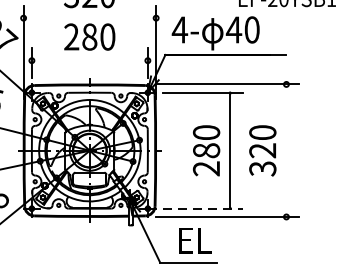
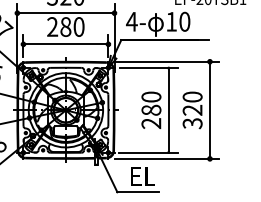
line: (89, 18) -> (65, 13), added
text: (233, 29) -> (171, 21), 40 -> 10
line: (89, 60) -> (65, 44), added
line: (285, 150) -> (209, 110), added
line: (203, 208) -> (149, 152), dashed -> solid

